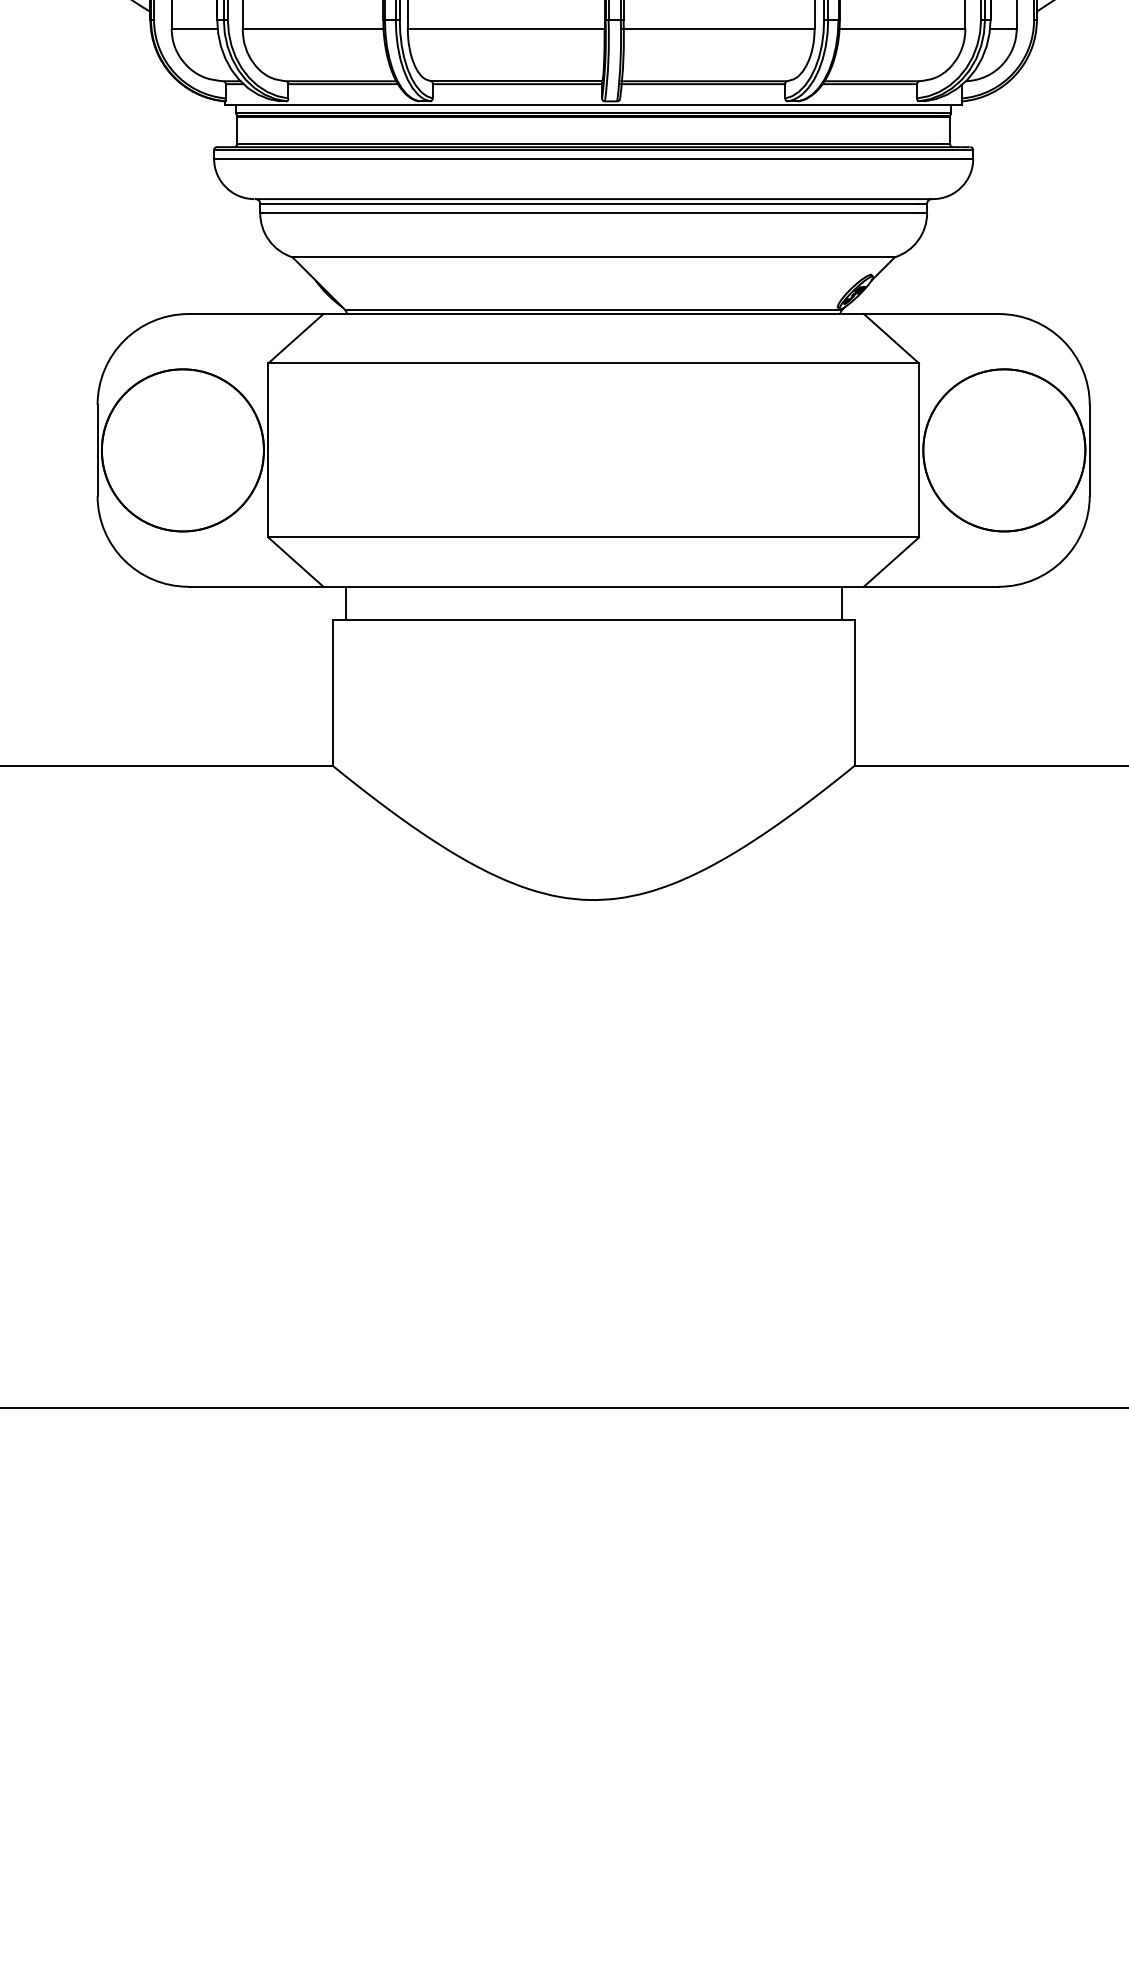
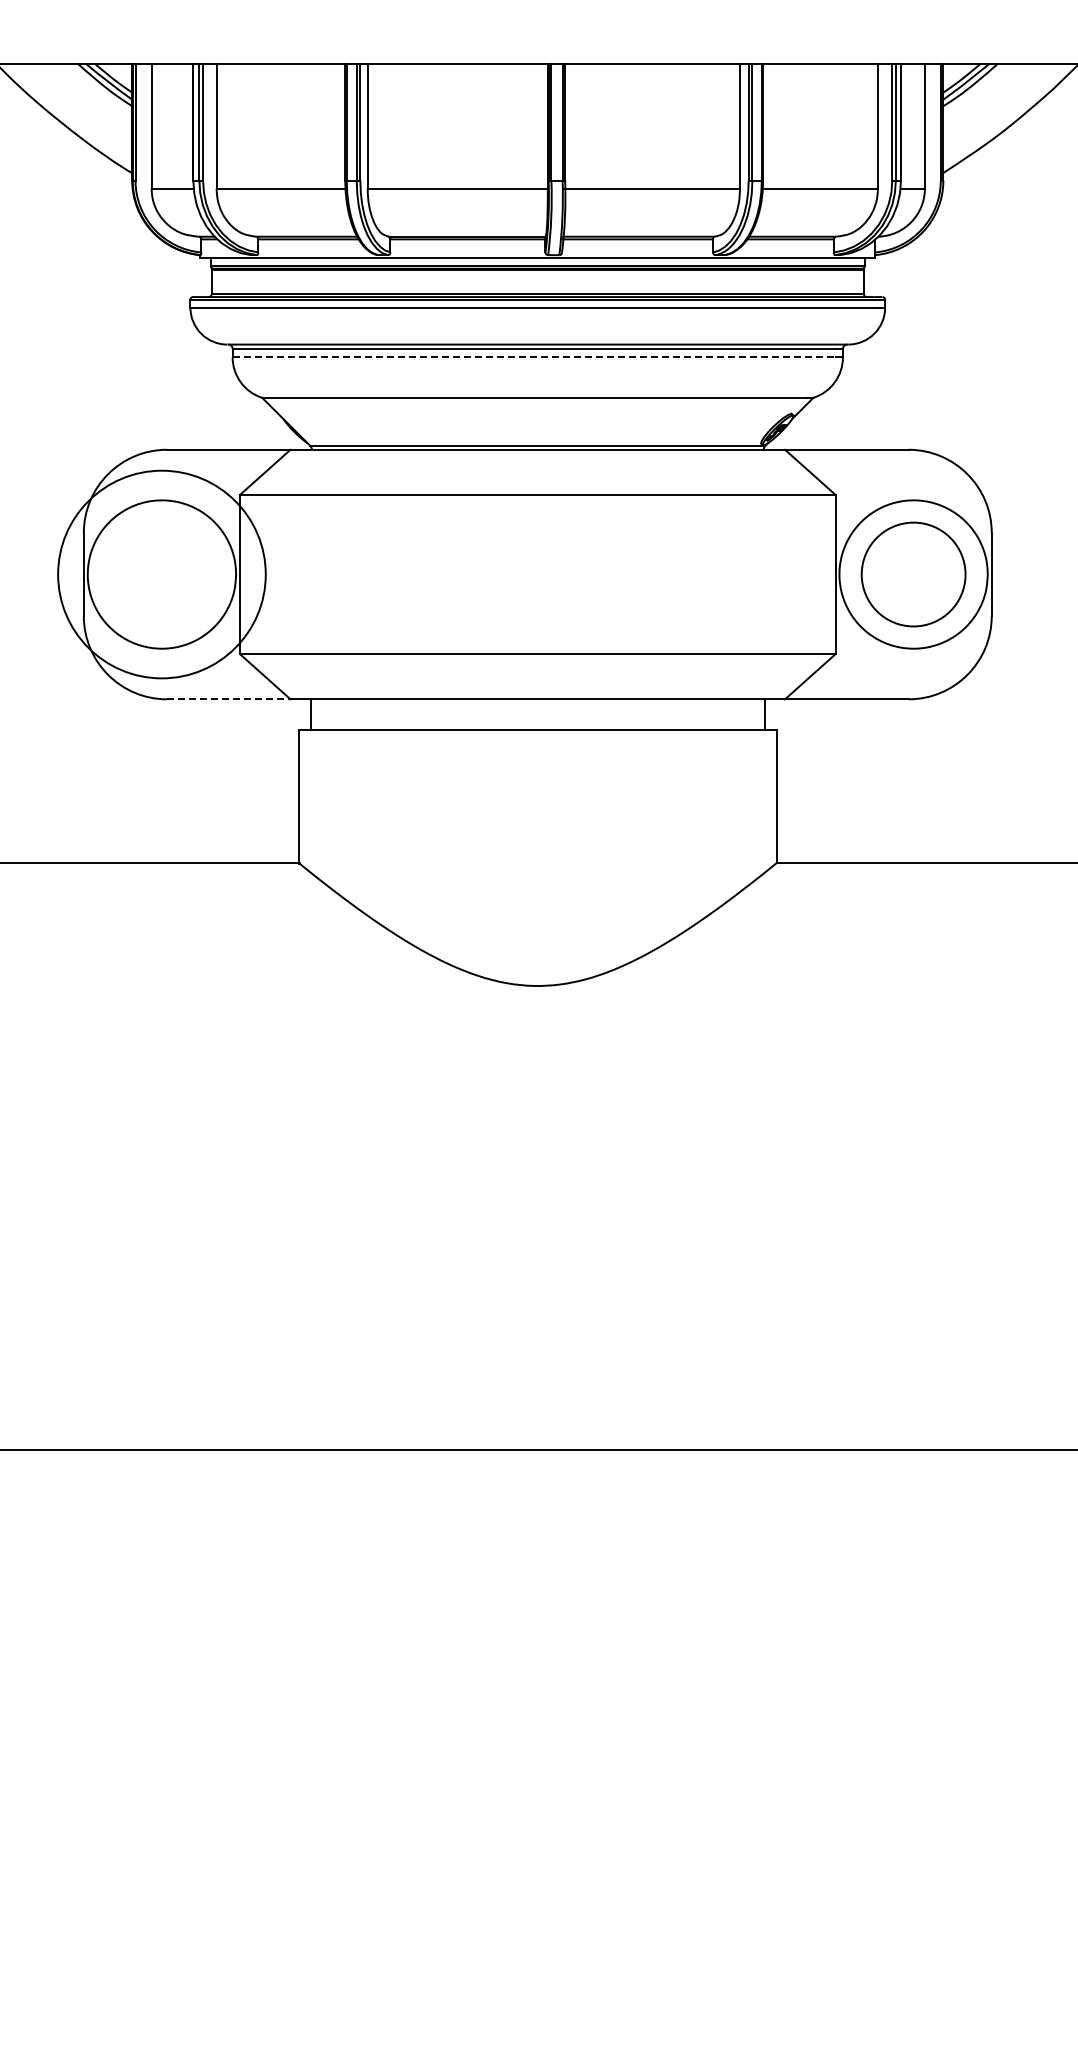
line: (590, 213) -> (534, 357), solid -> dashed
circle: (182, 450) -> (161, 574), size x1.4
circle: (1004, 450) -> (913, 574), size x0.7
line: (255, 586) -> (228, 699), solid -> dashed

